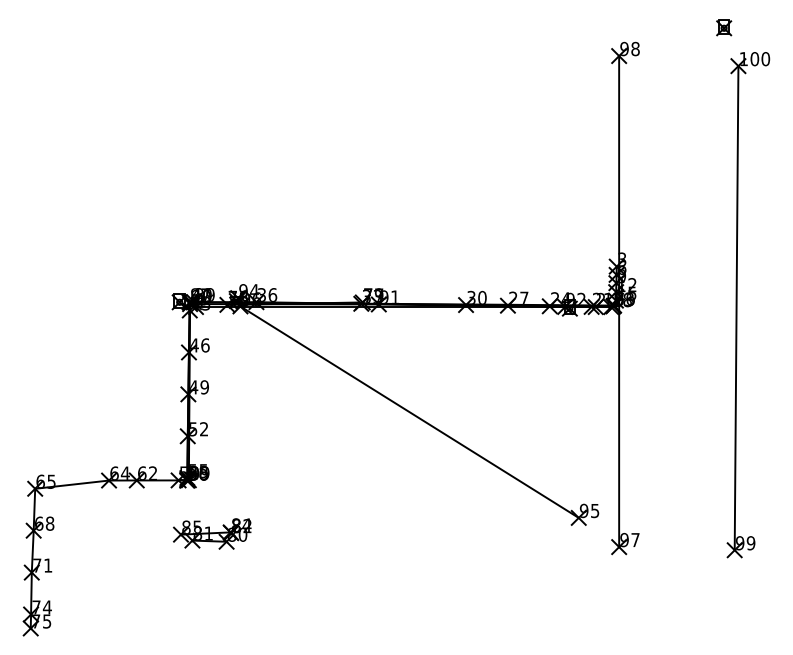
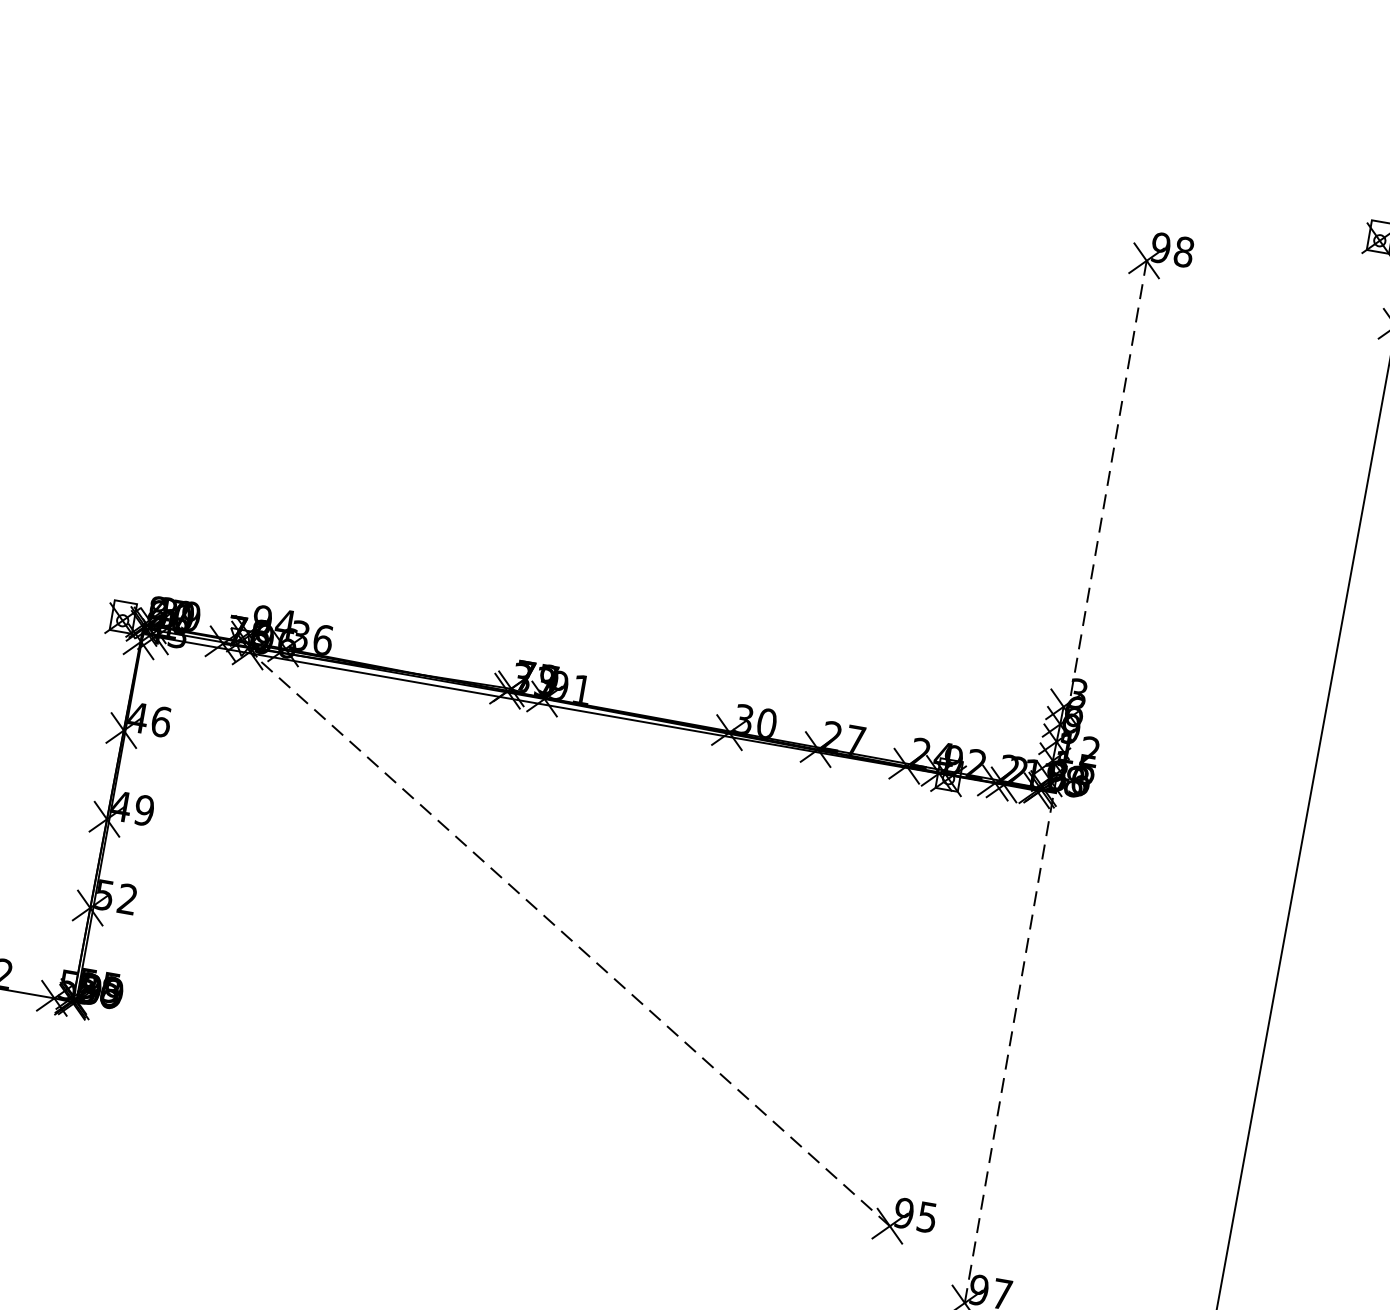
line: (619, 301) -> (1056, 781), solid -> dashed
line: (409, 411) -> (570, 937), solid -> dashed
part: (212, 533) -> (106, 1123), removed

